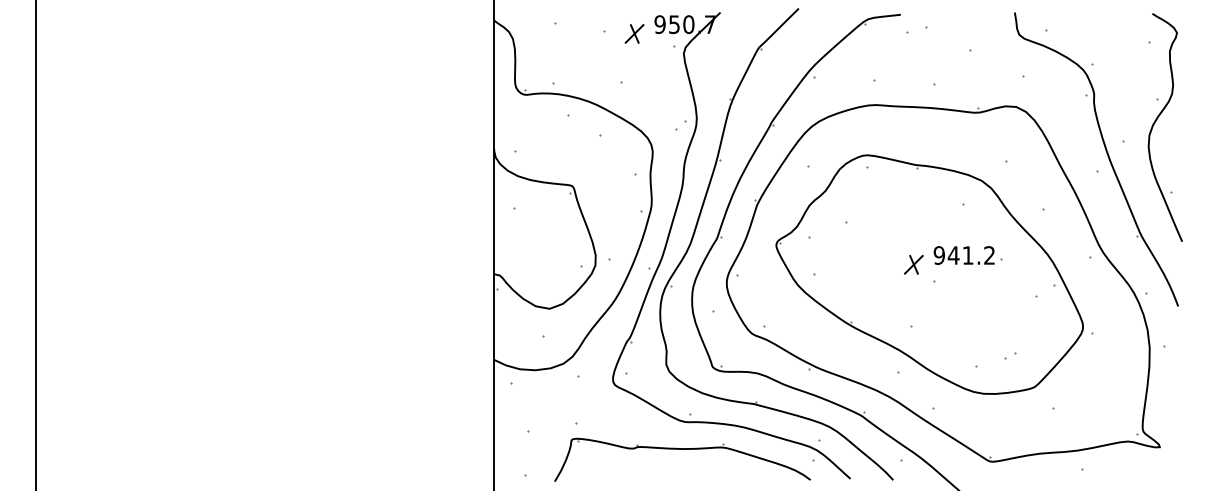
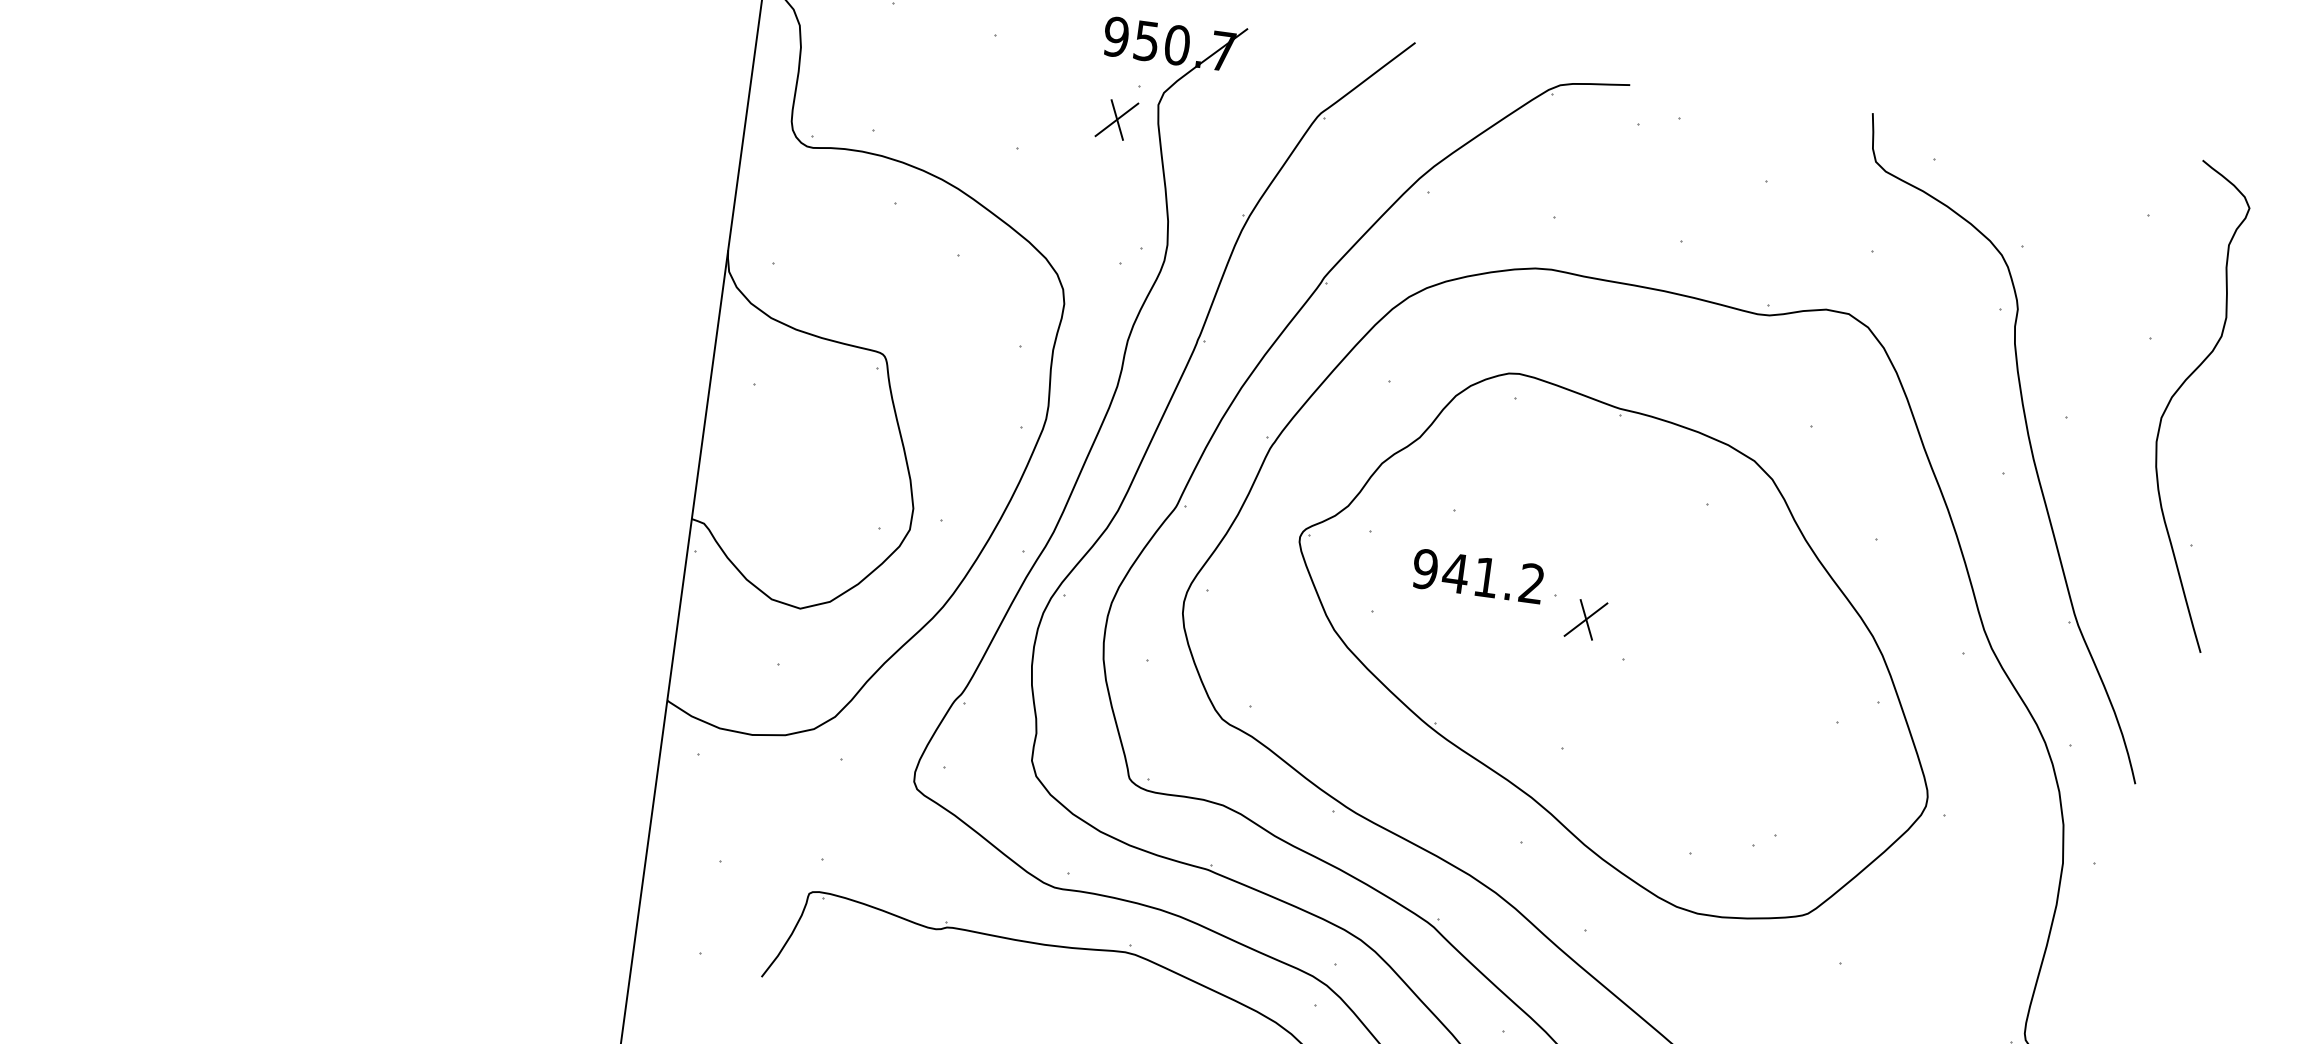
part: (634, 33) -> (1116, 118), moved
part: (1155, 123) -> (2177, 394), moved
part: (967, 255) -> (1485, 577), moved

